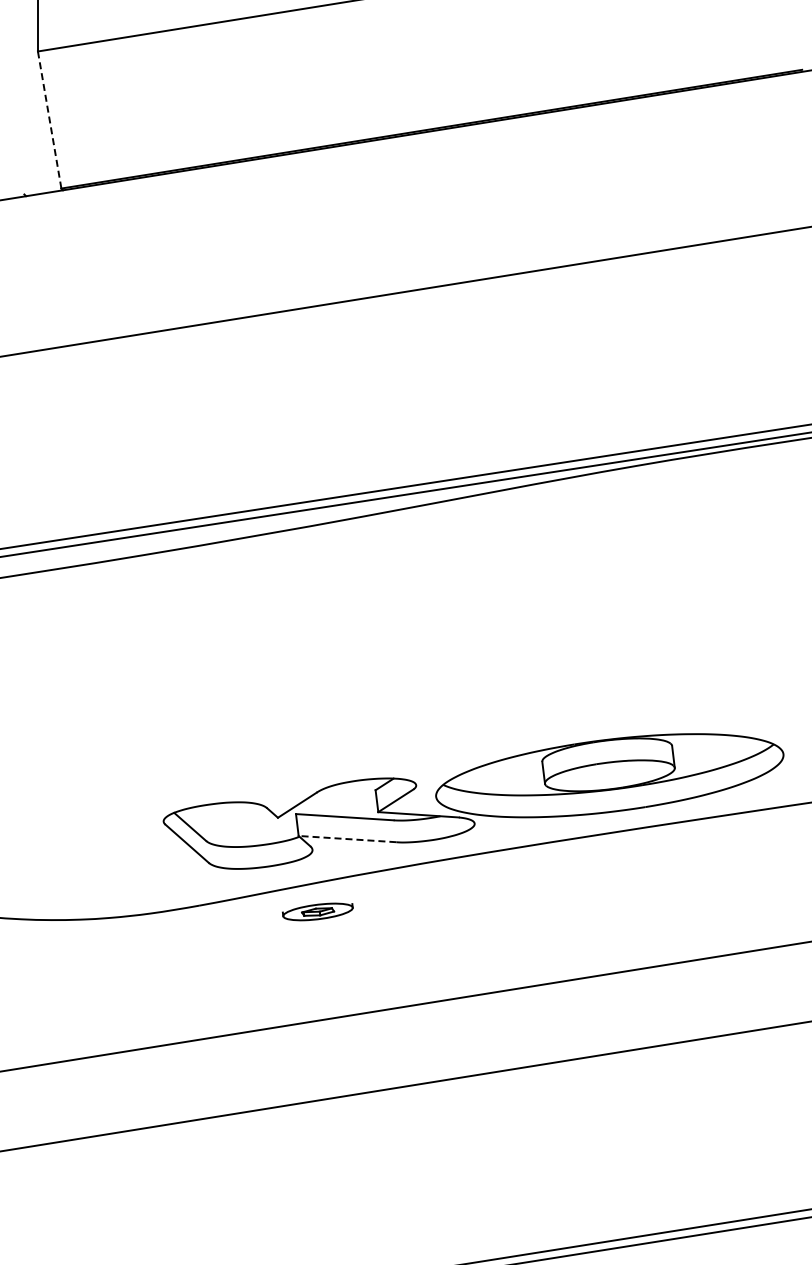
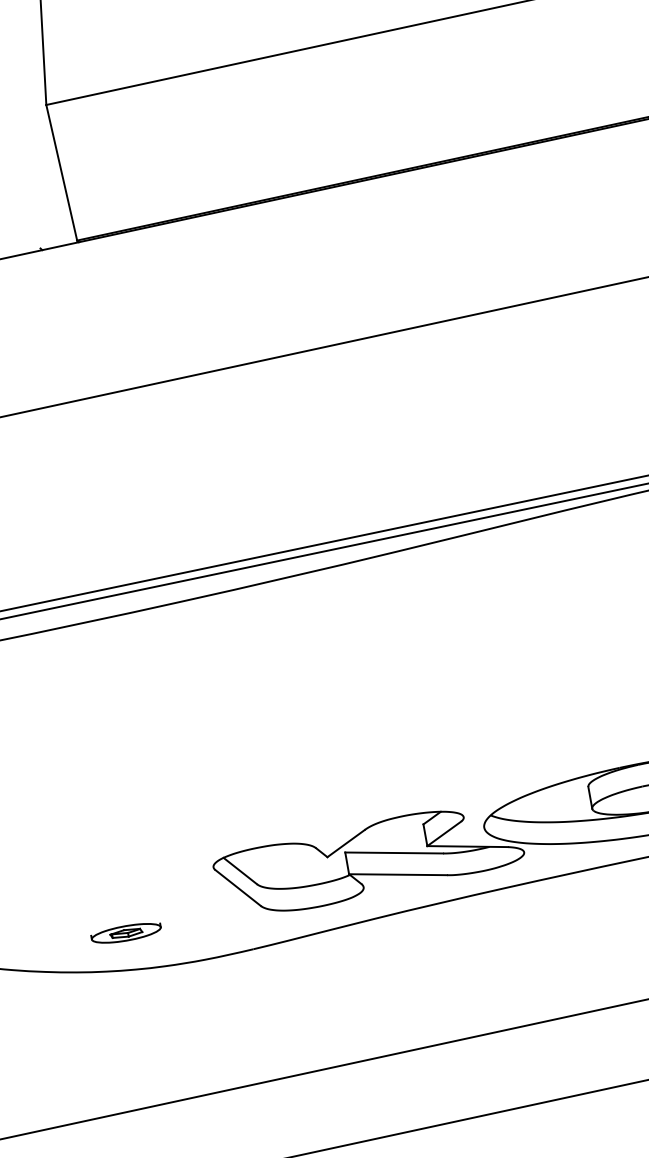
line: (49, 120) -> (61, 173), dashed -> solid
line: (347, 839) -> (398, 875), dashed -> solid
part: (317, 911) -> (125, 932), moved

